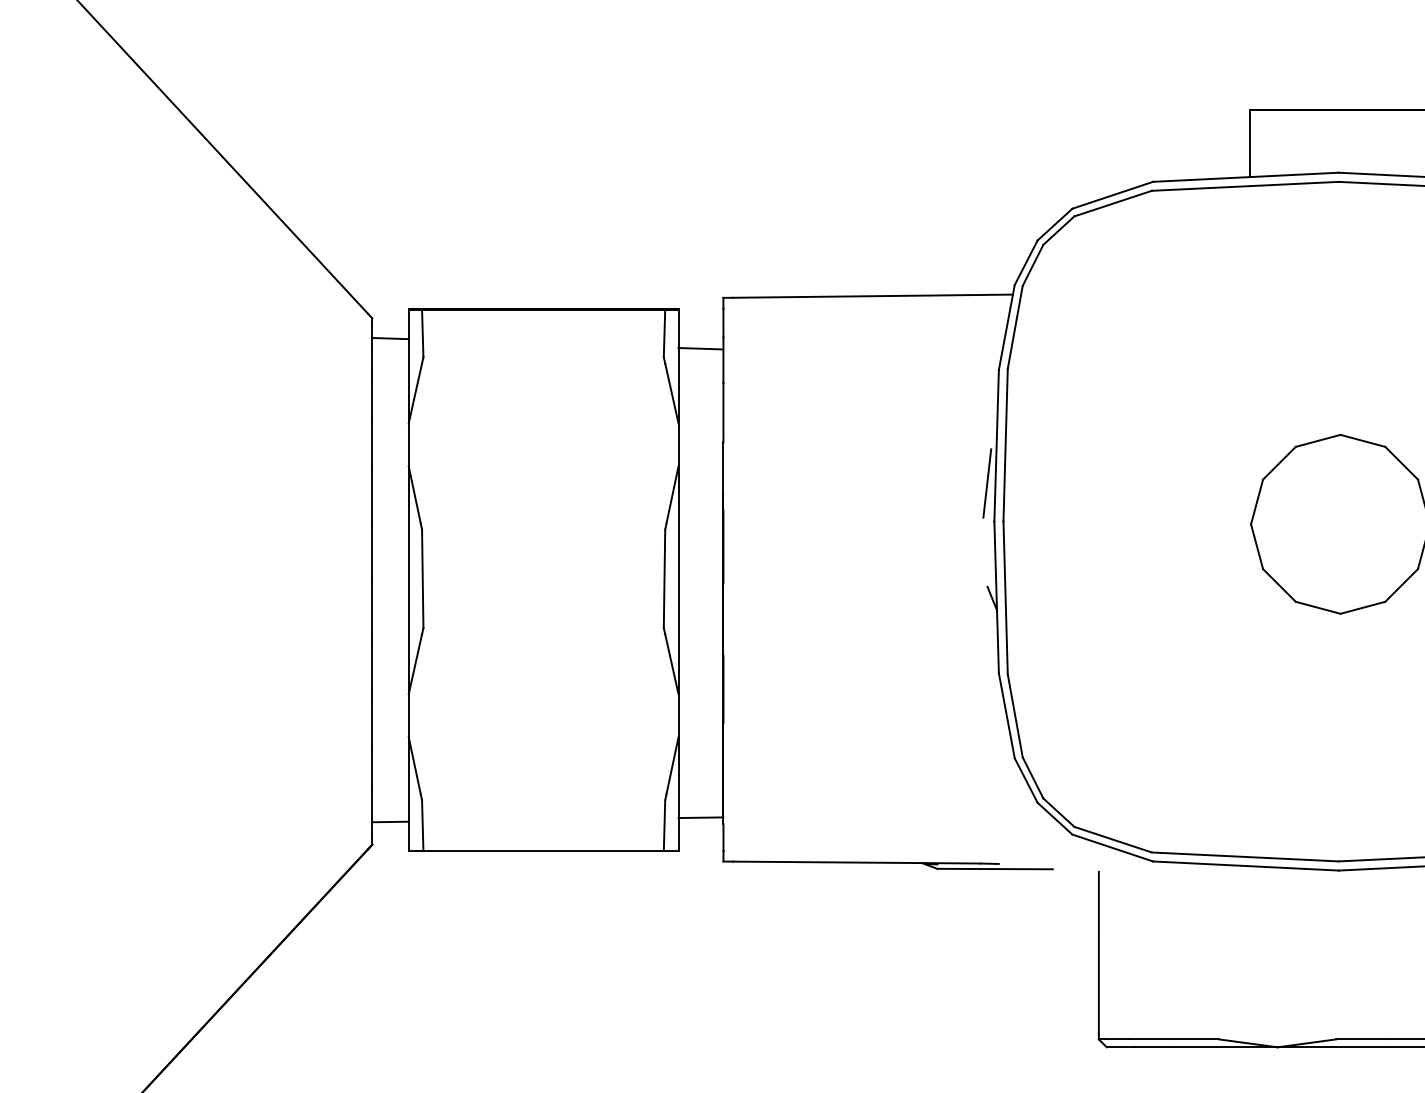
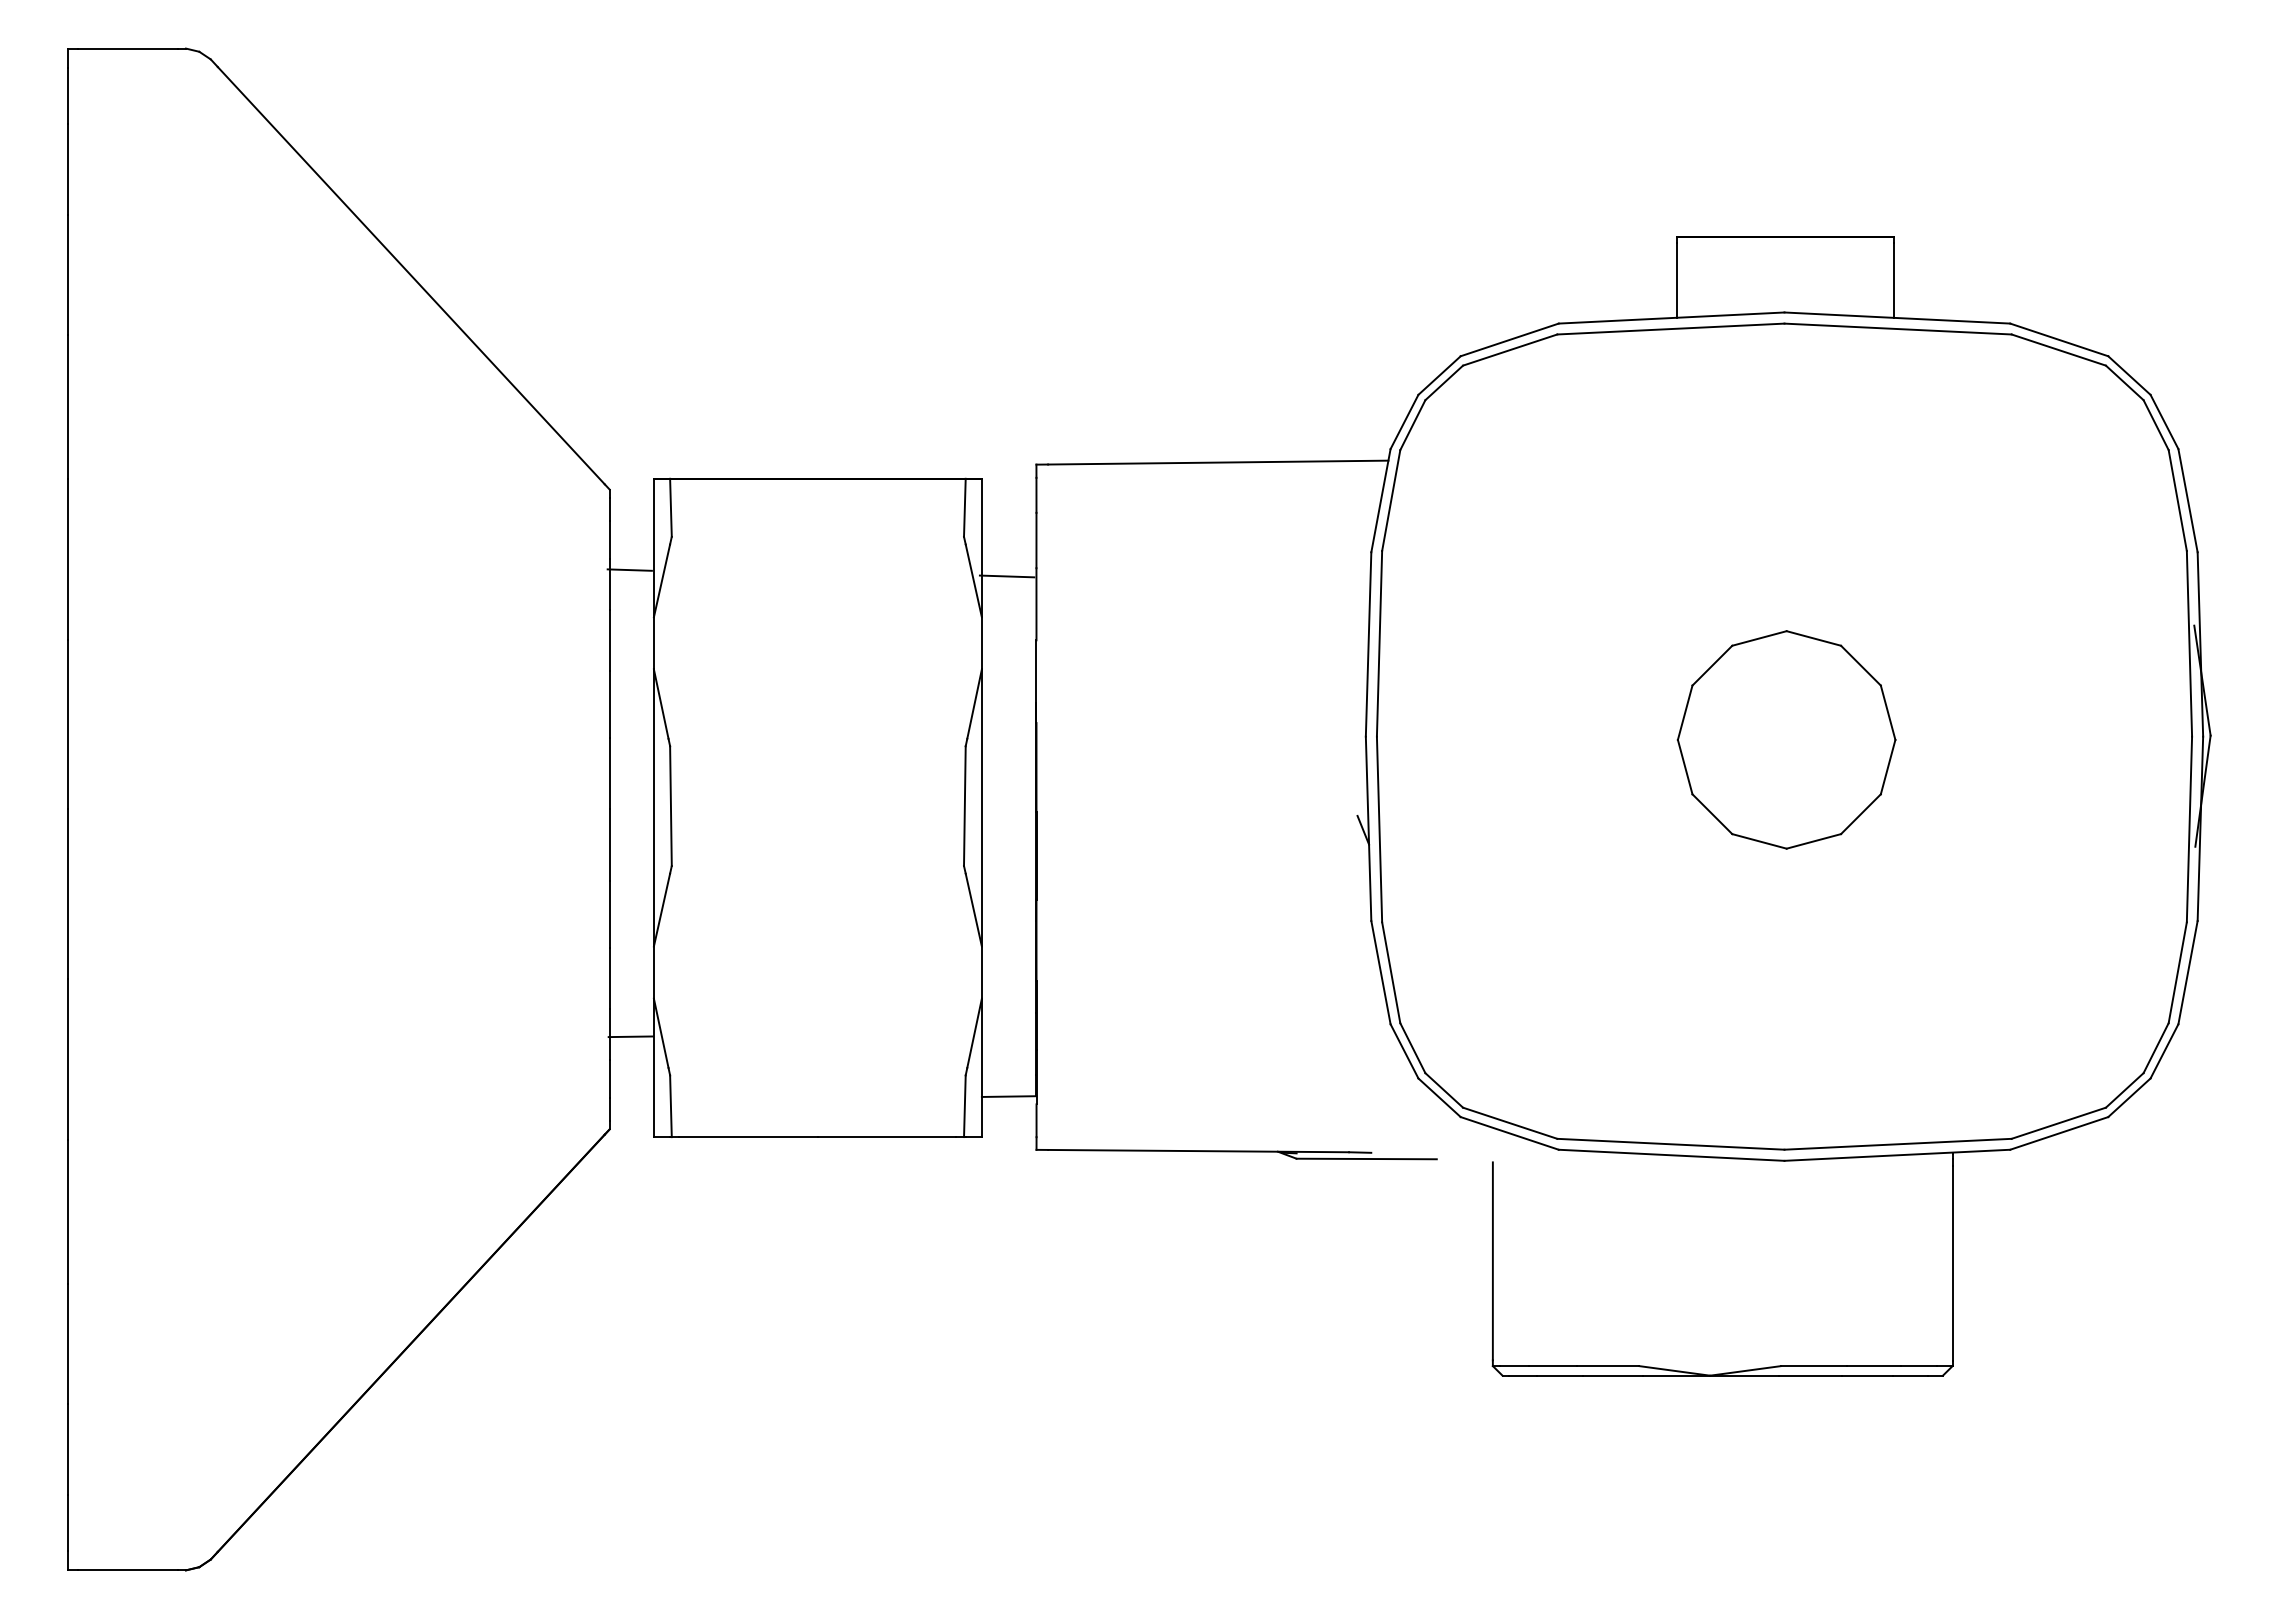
line: (390, 338) -> (629, 569), moved
line: (700, 348) -> (1006, 576), moved
line: (986, 482) -> (1356, 689), removed
line: (390, 821) -> (630, 1036), moved

